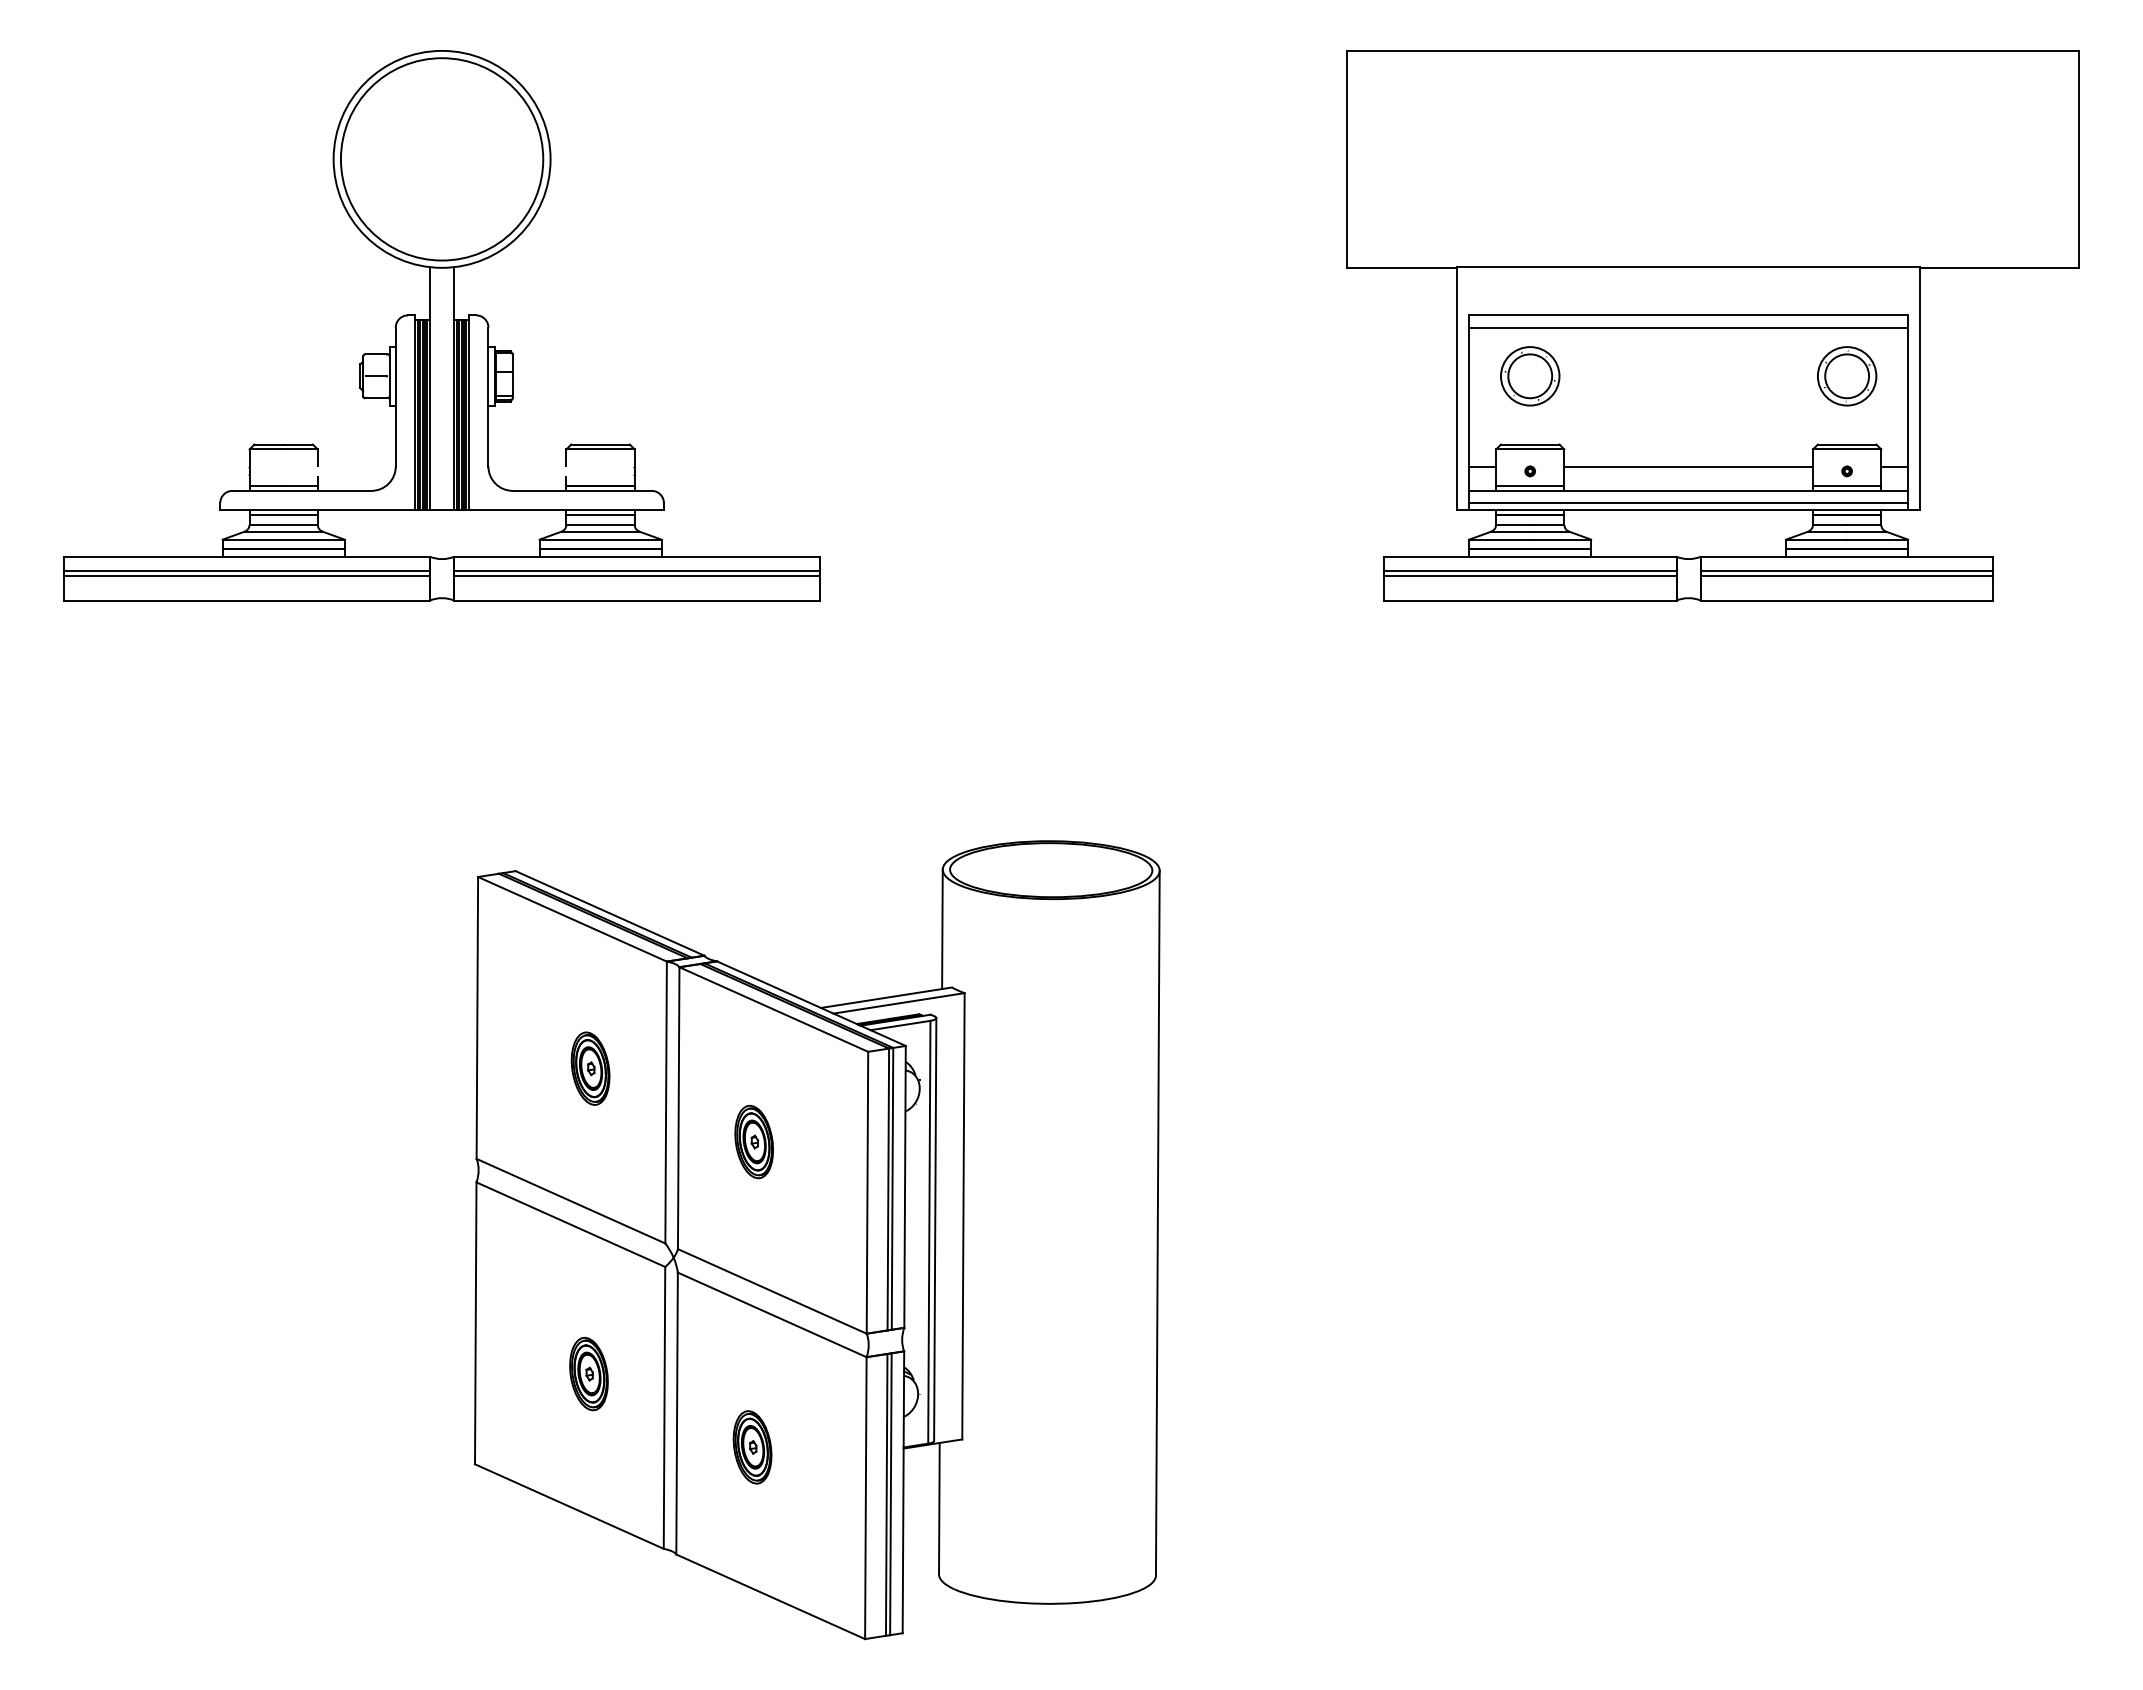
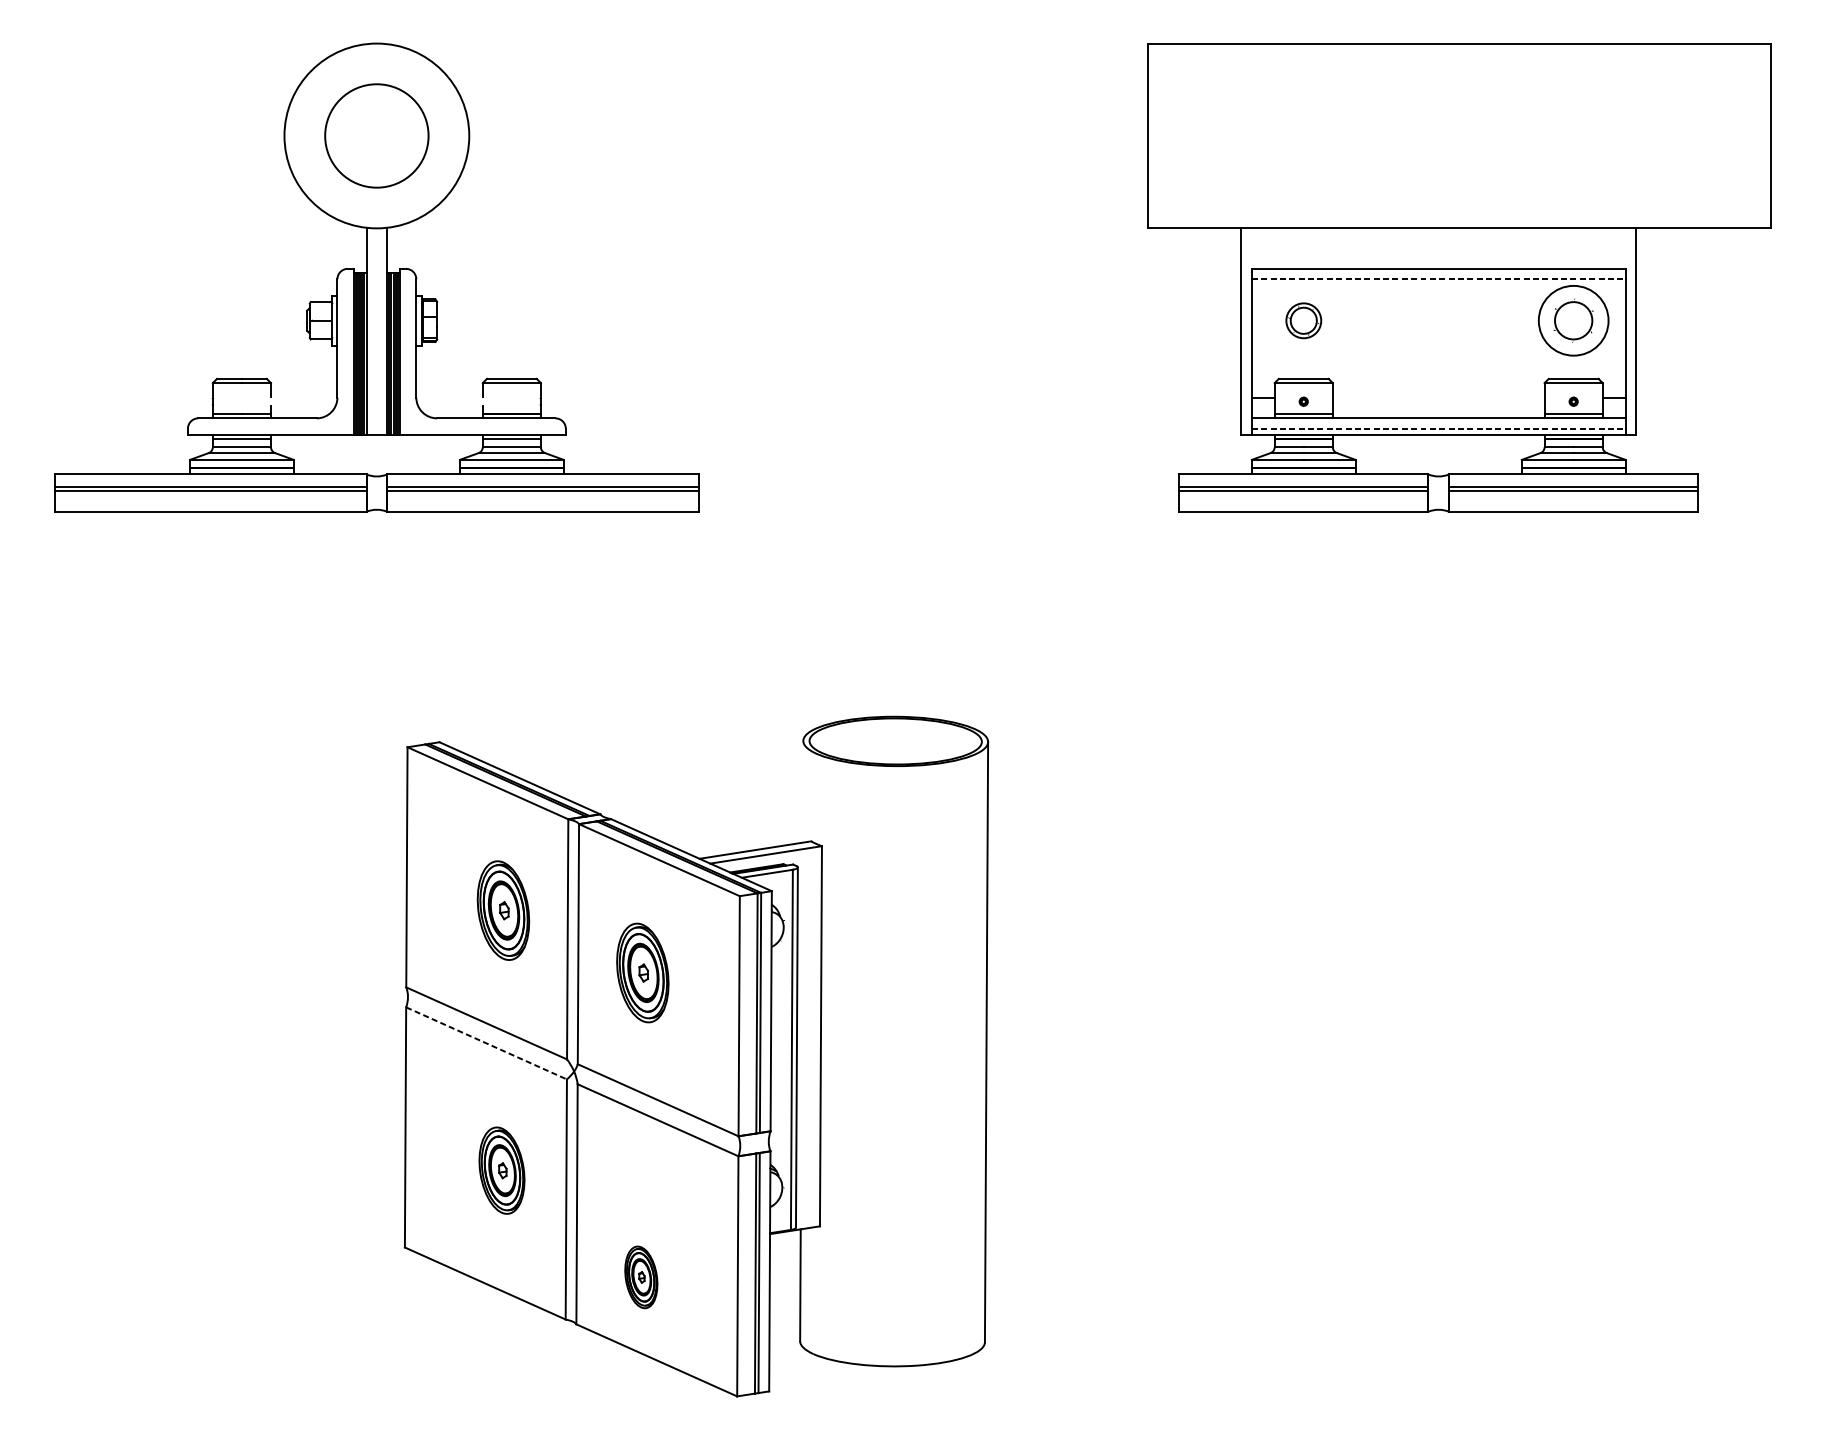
circle: (441, 159) -> (376, 136), size x0.6
line: (1689, 327) -> (1439, 279), solid -> dashed
part: (1530, 376) -> (1303, 320), size x0.7
circle: (1846, 376) -> (1573, 320), size x1.4
line: (1688, 466) -> (1438, 397), removed
line: (1689, 503) -> (1439, 429), solid -> dashed
line: (942, 929) -> (803, 791), removed
part: (590, 1068) -> (503, 910), size x1.6
part: (753, 1141) -> (642, 972), size x1.6
line: (571, 1224) -> (487, 1043), solid -> dashed
part: (588, 1373) -> (501, 1170), size x1.4
part: (752, 1447) -> (641, 1277), moved

